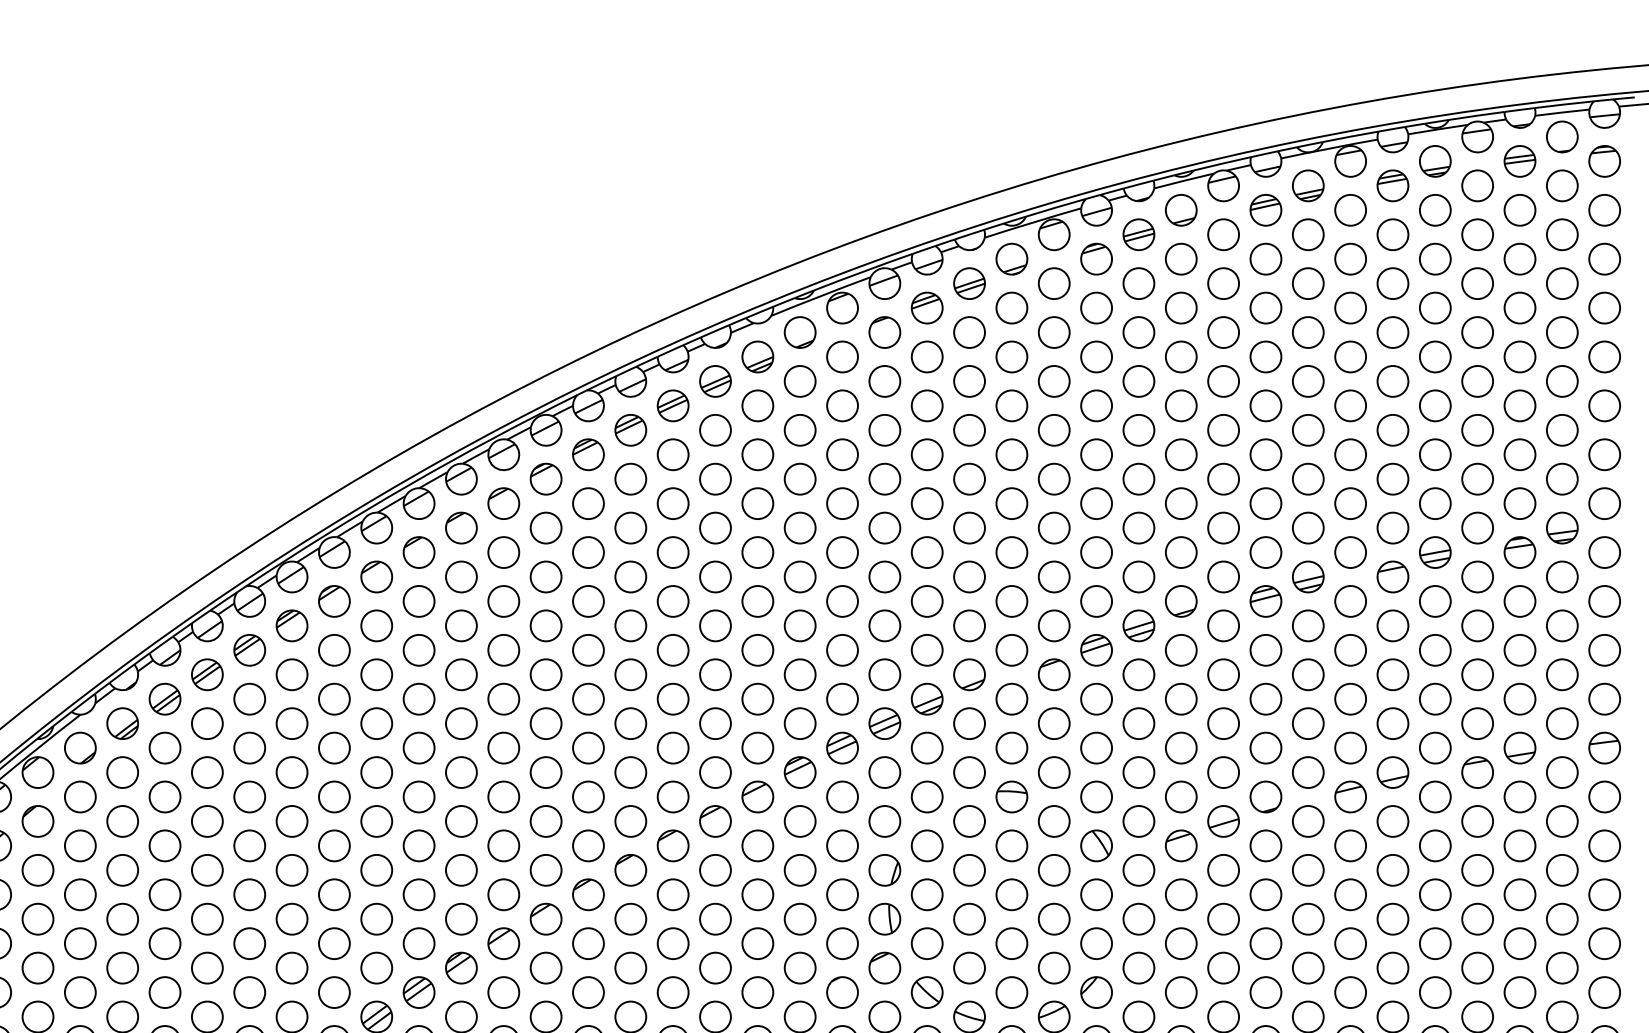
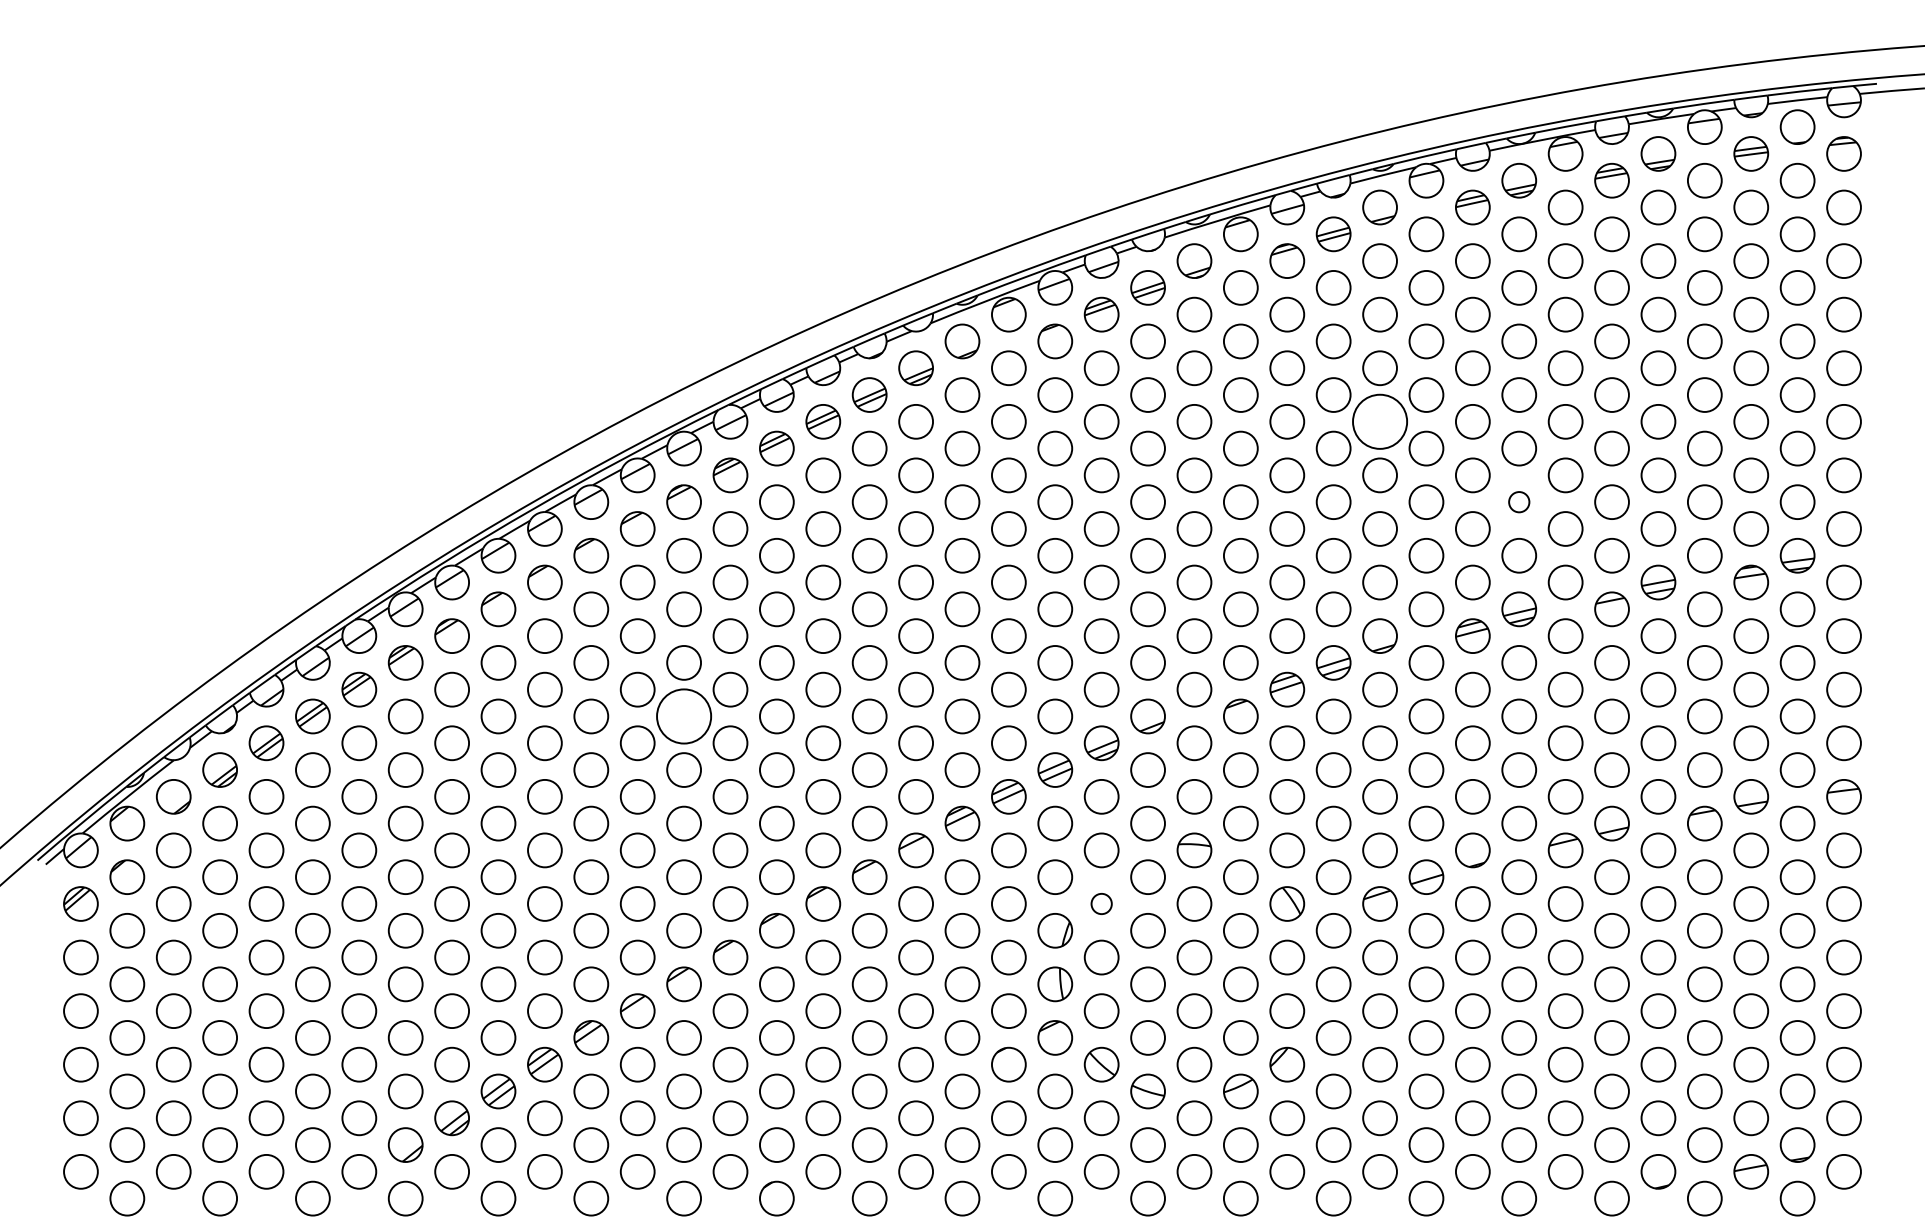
circle: (1180, 405) -> (1379, 421), size x1.6
circle: (1308, 479) -> (1519, 502), size x0.6
circle: (546, 674) -> (684, 716), size x1.6
circle: (927, 845) -> (1101, 903), size x0.6

